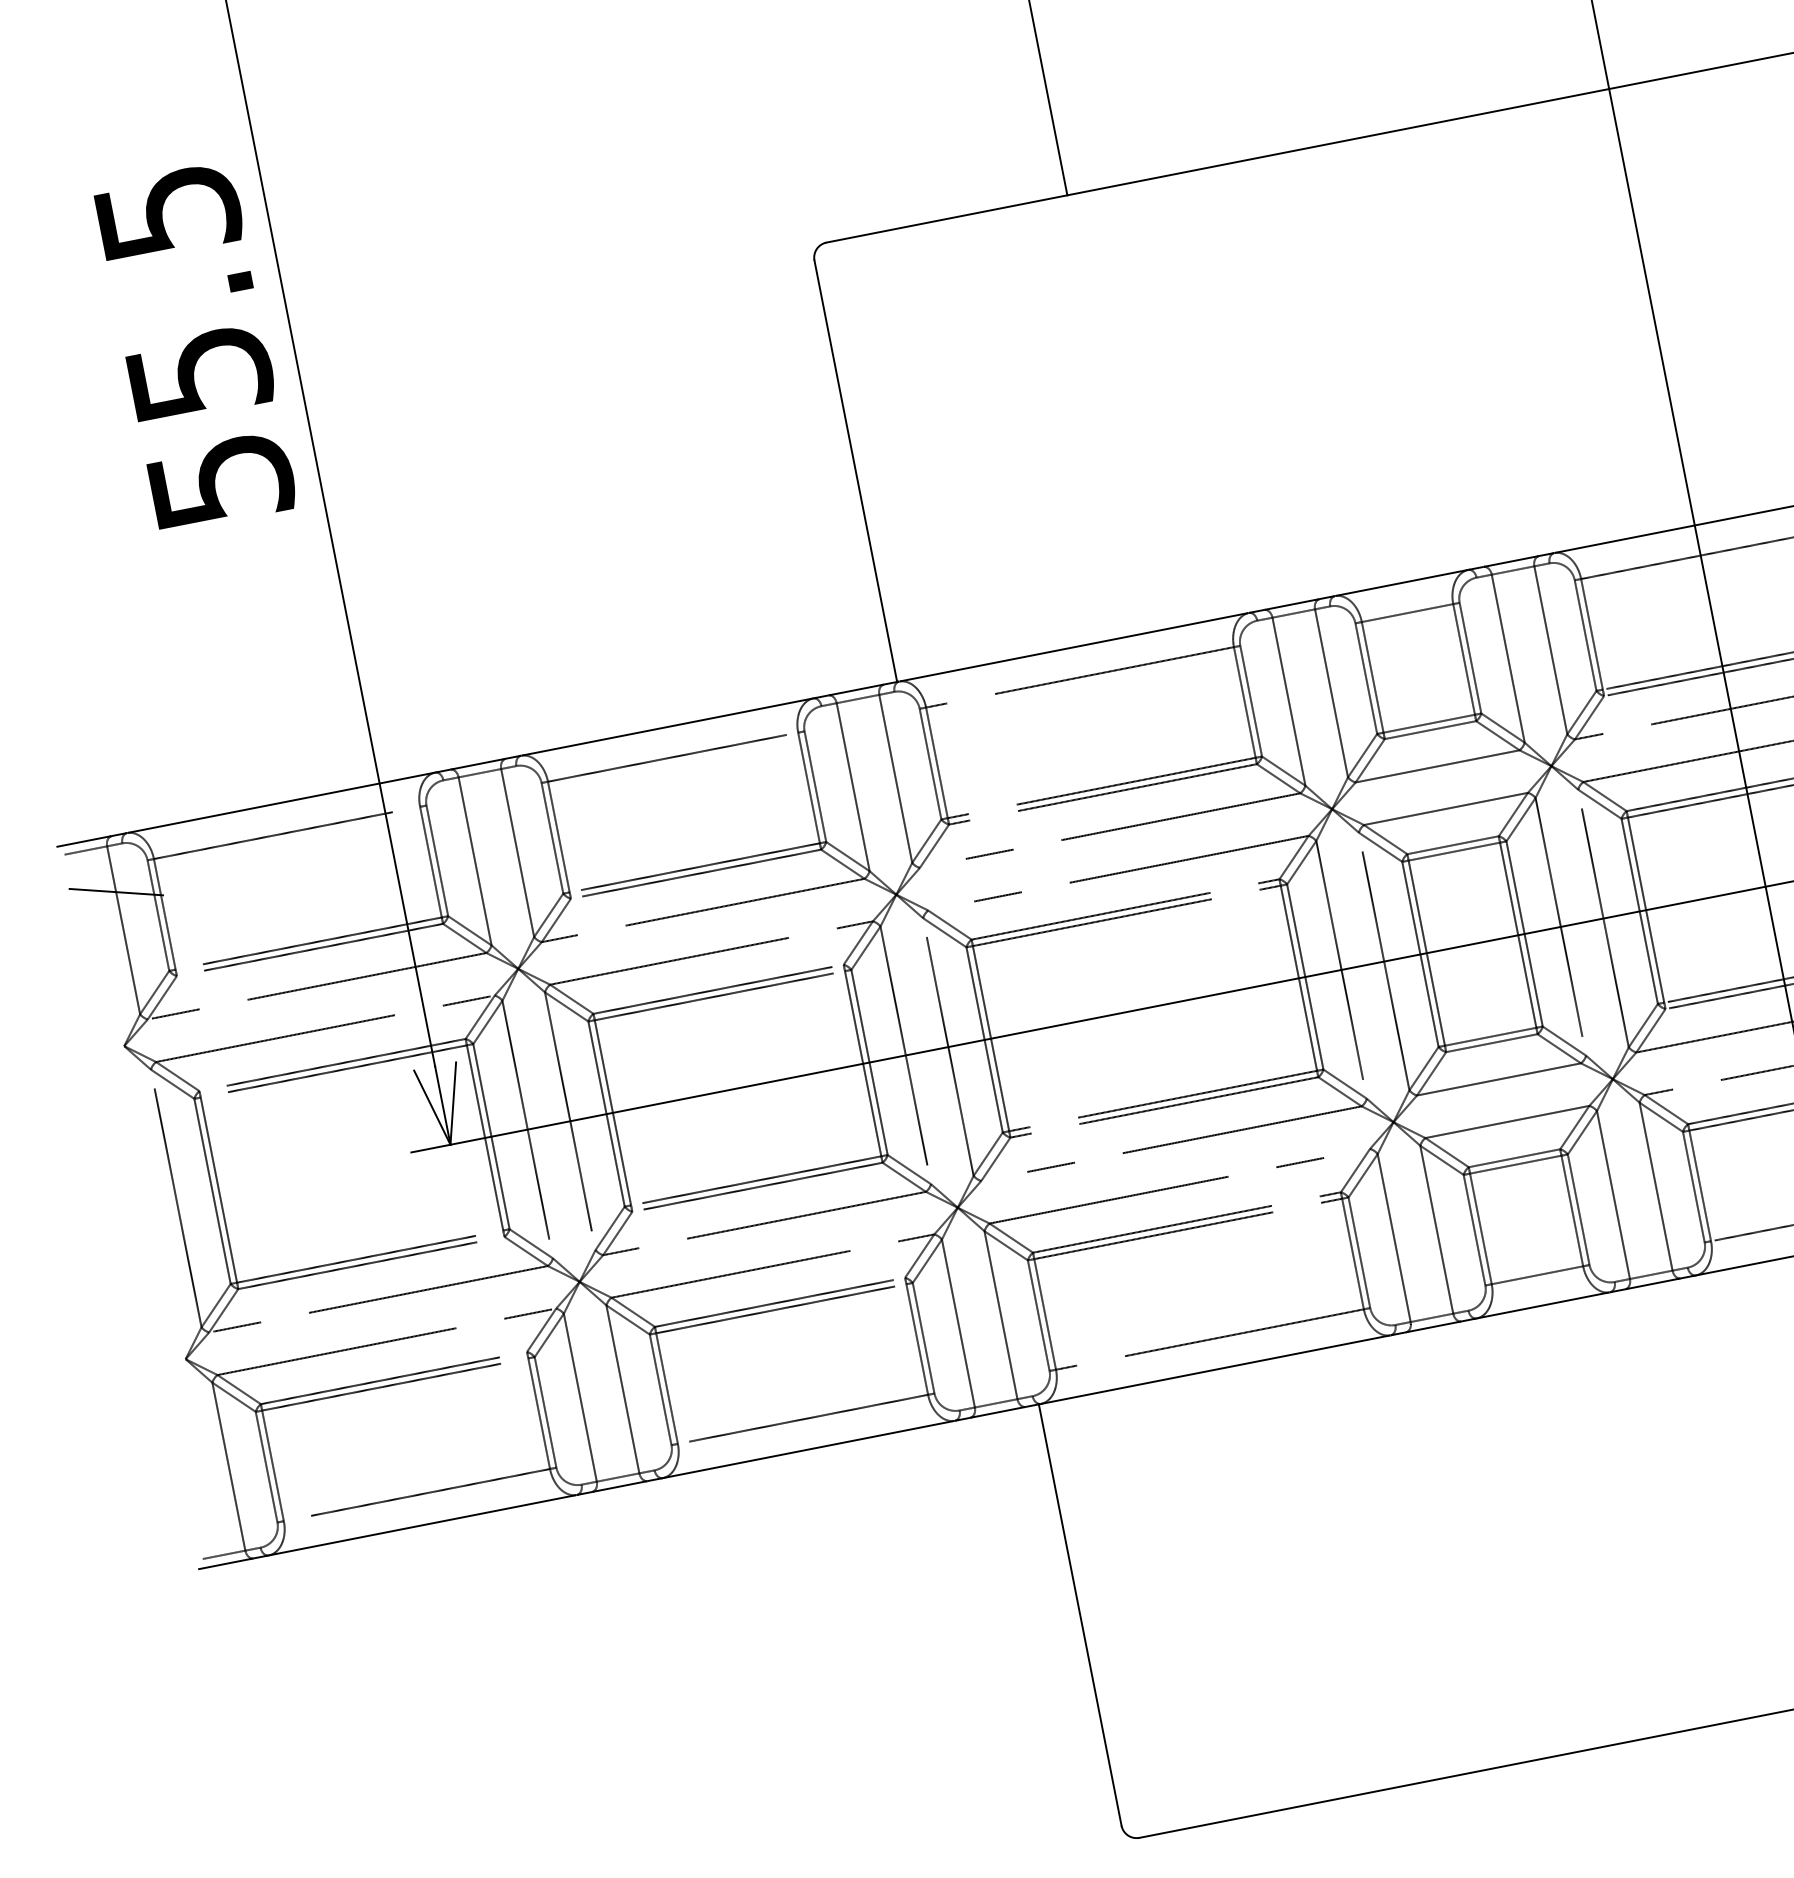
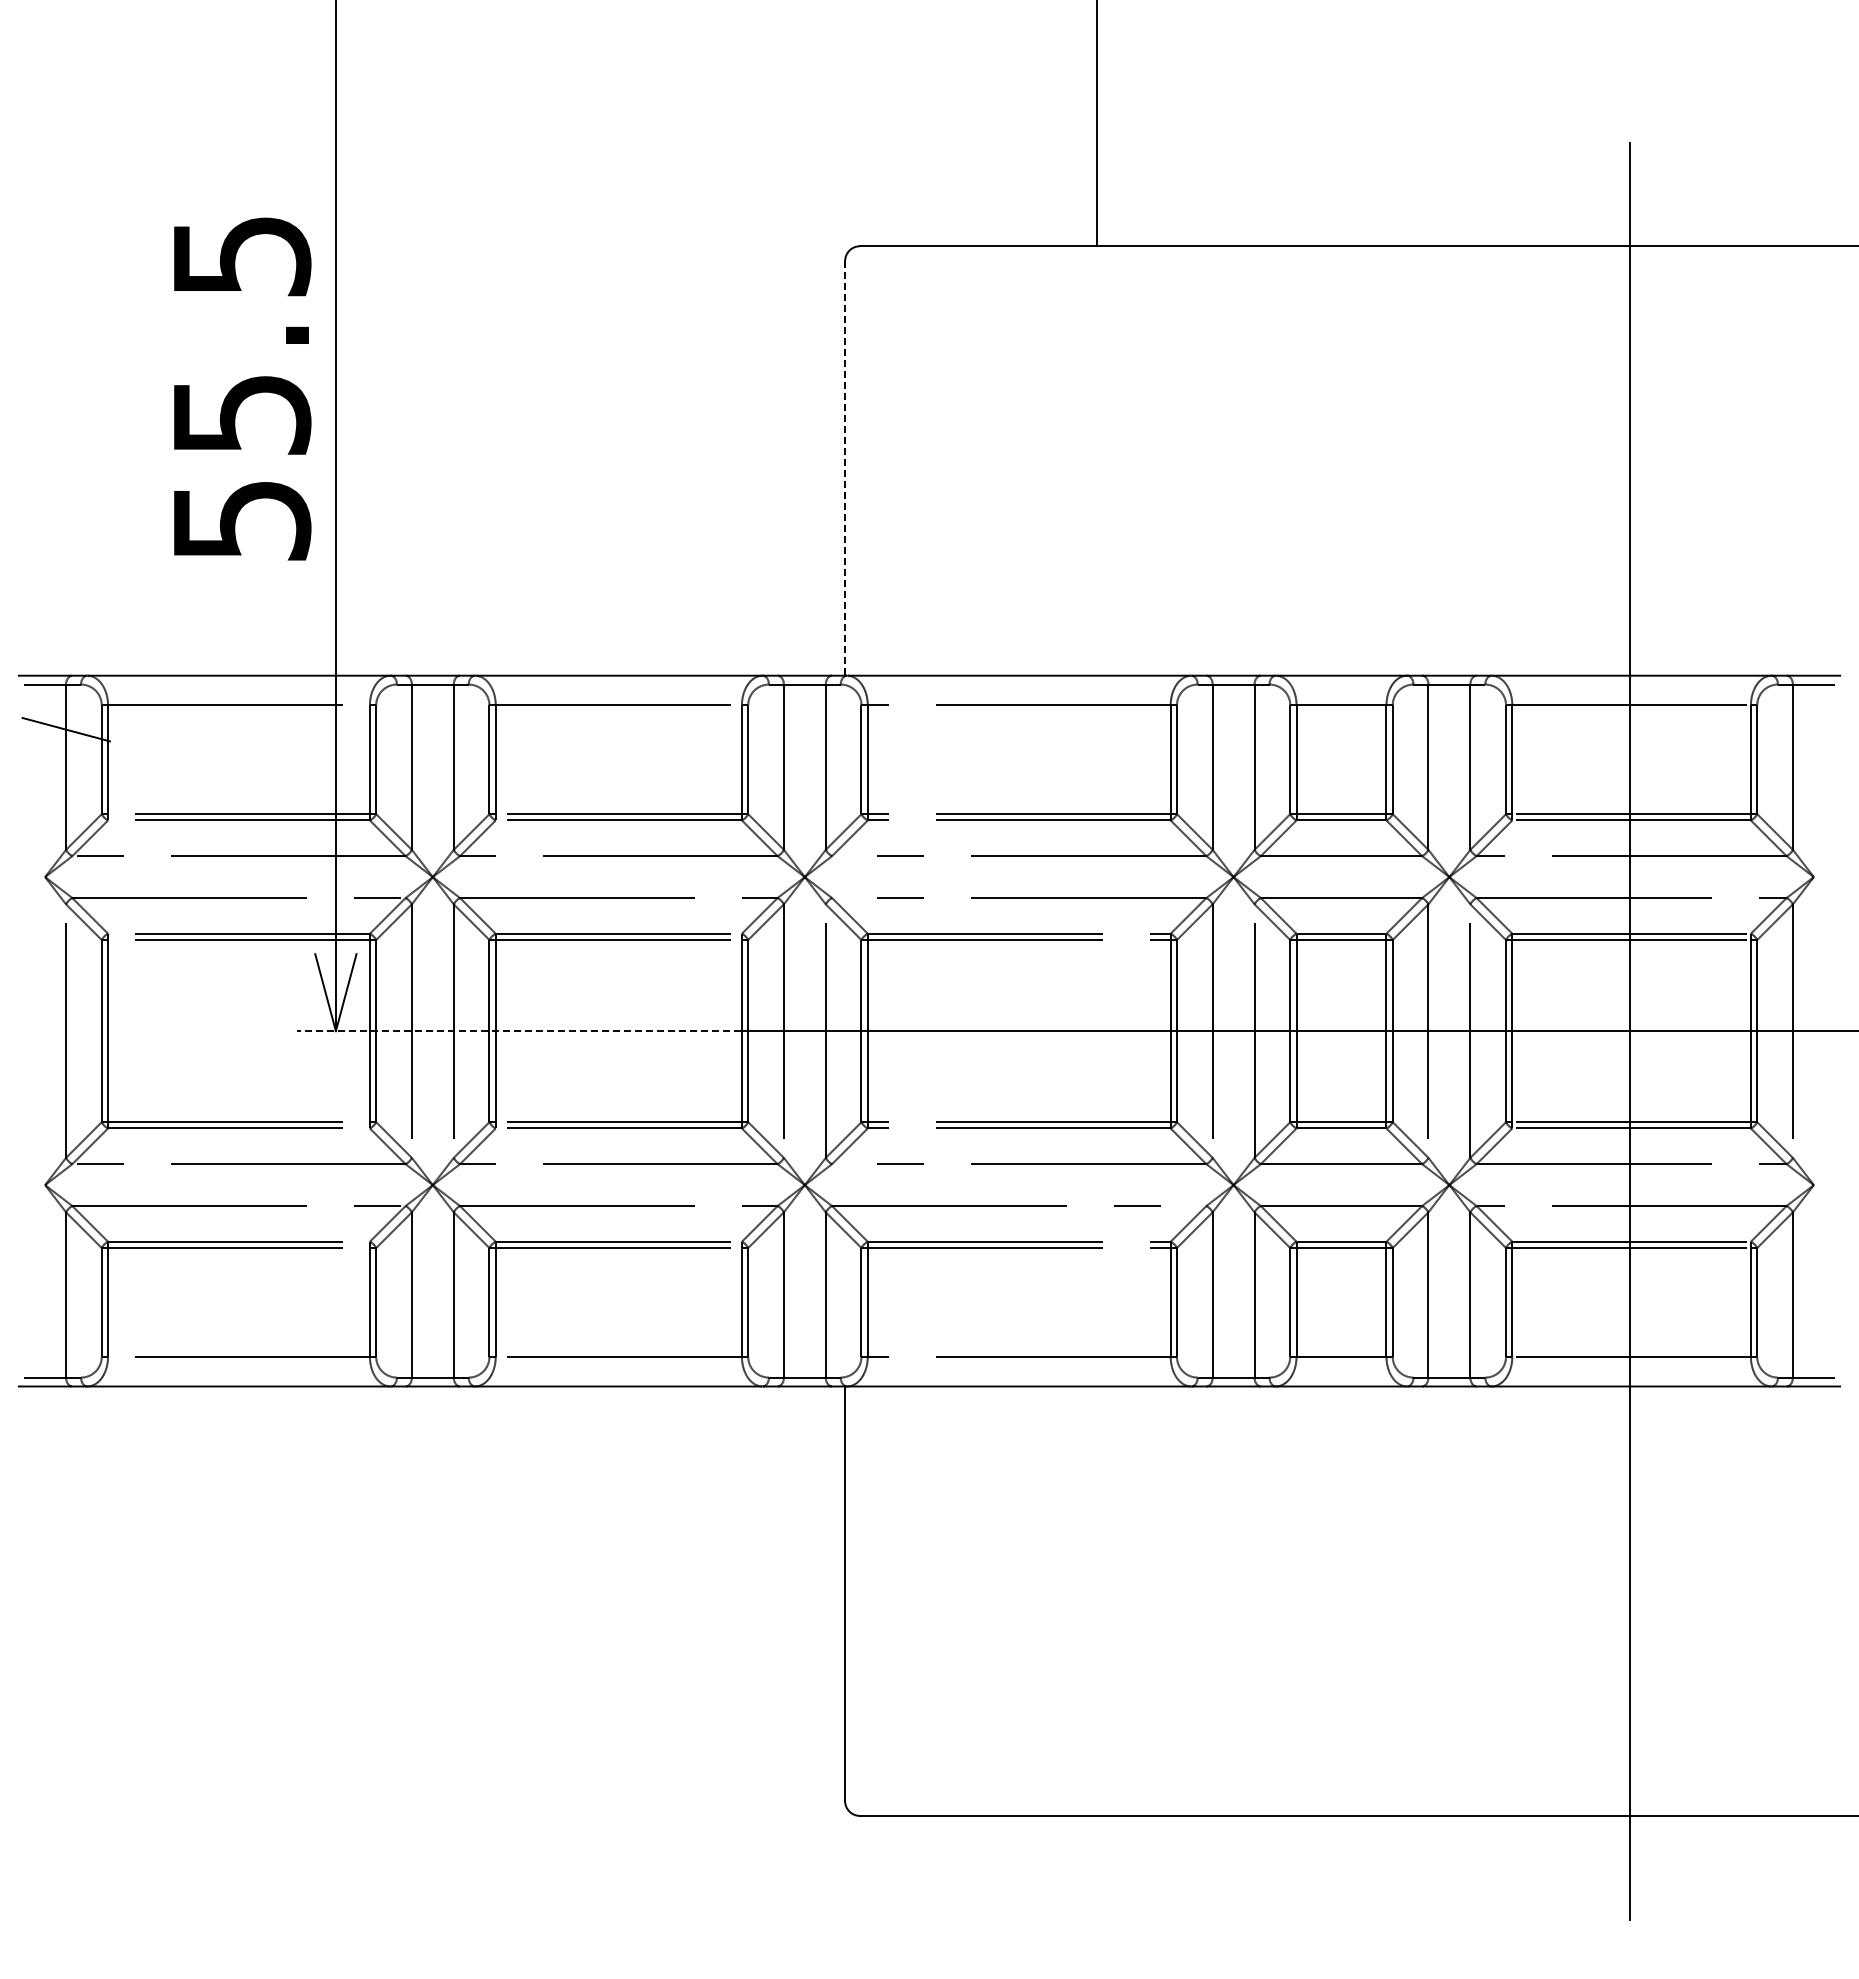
text: (195, 346) -> (242, 388), moved
line: (856, 471) -> (845, 468), solid -> dashed
line: (636, 1108) -> (518, 1031), solid -> dashed

